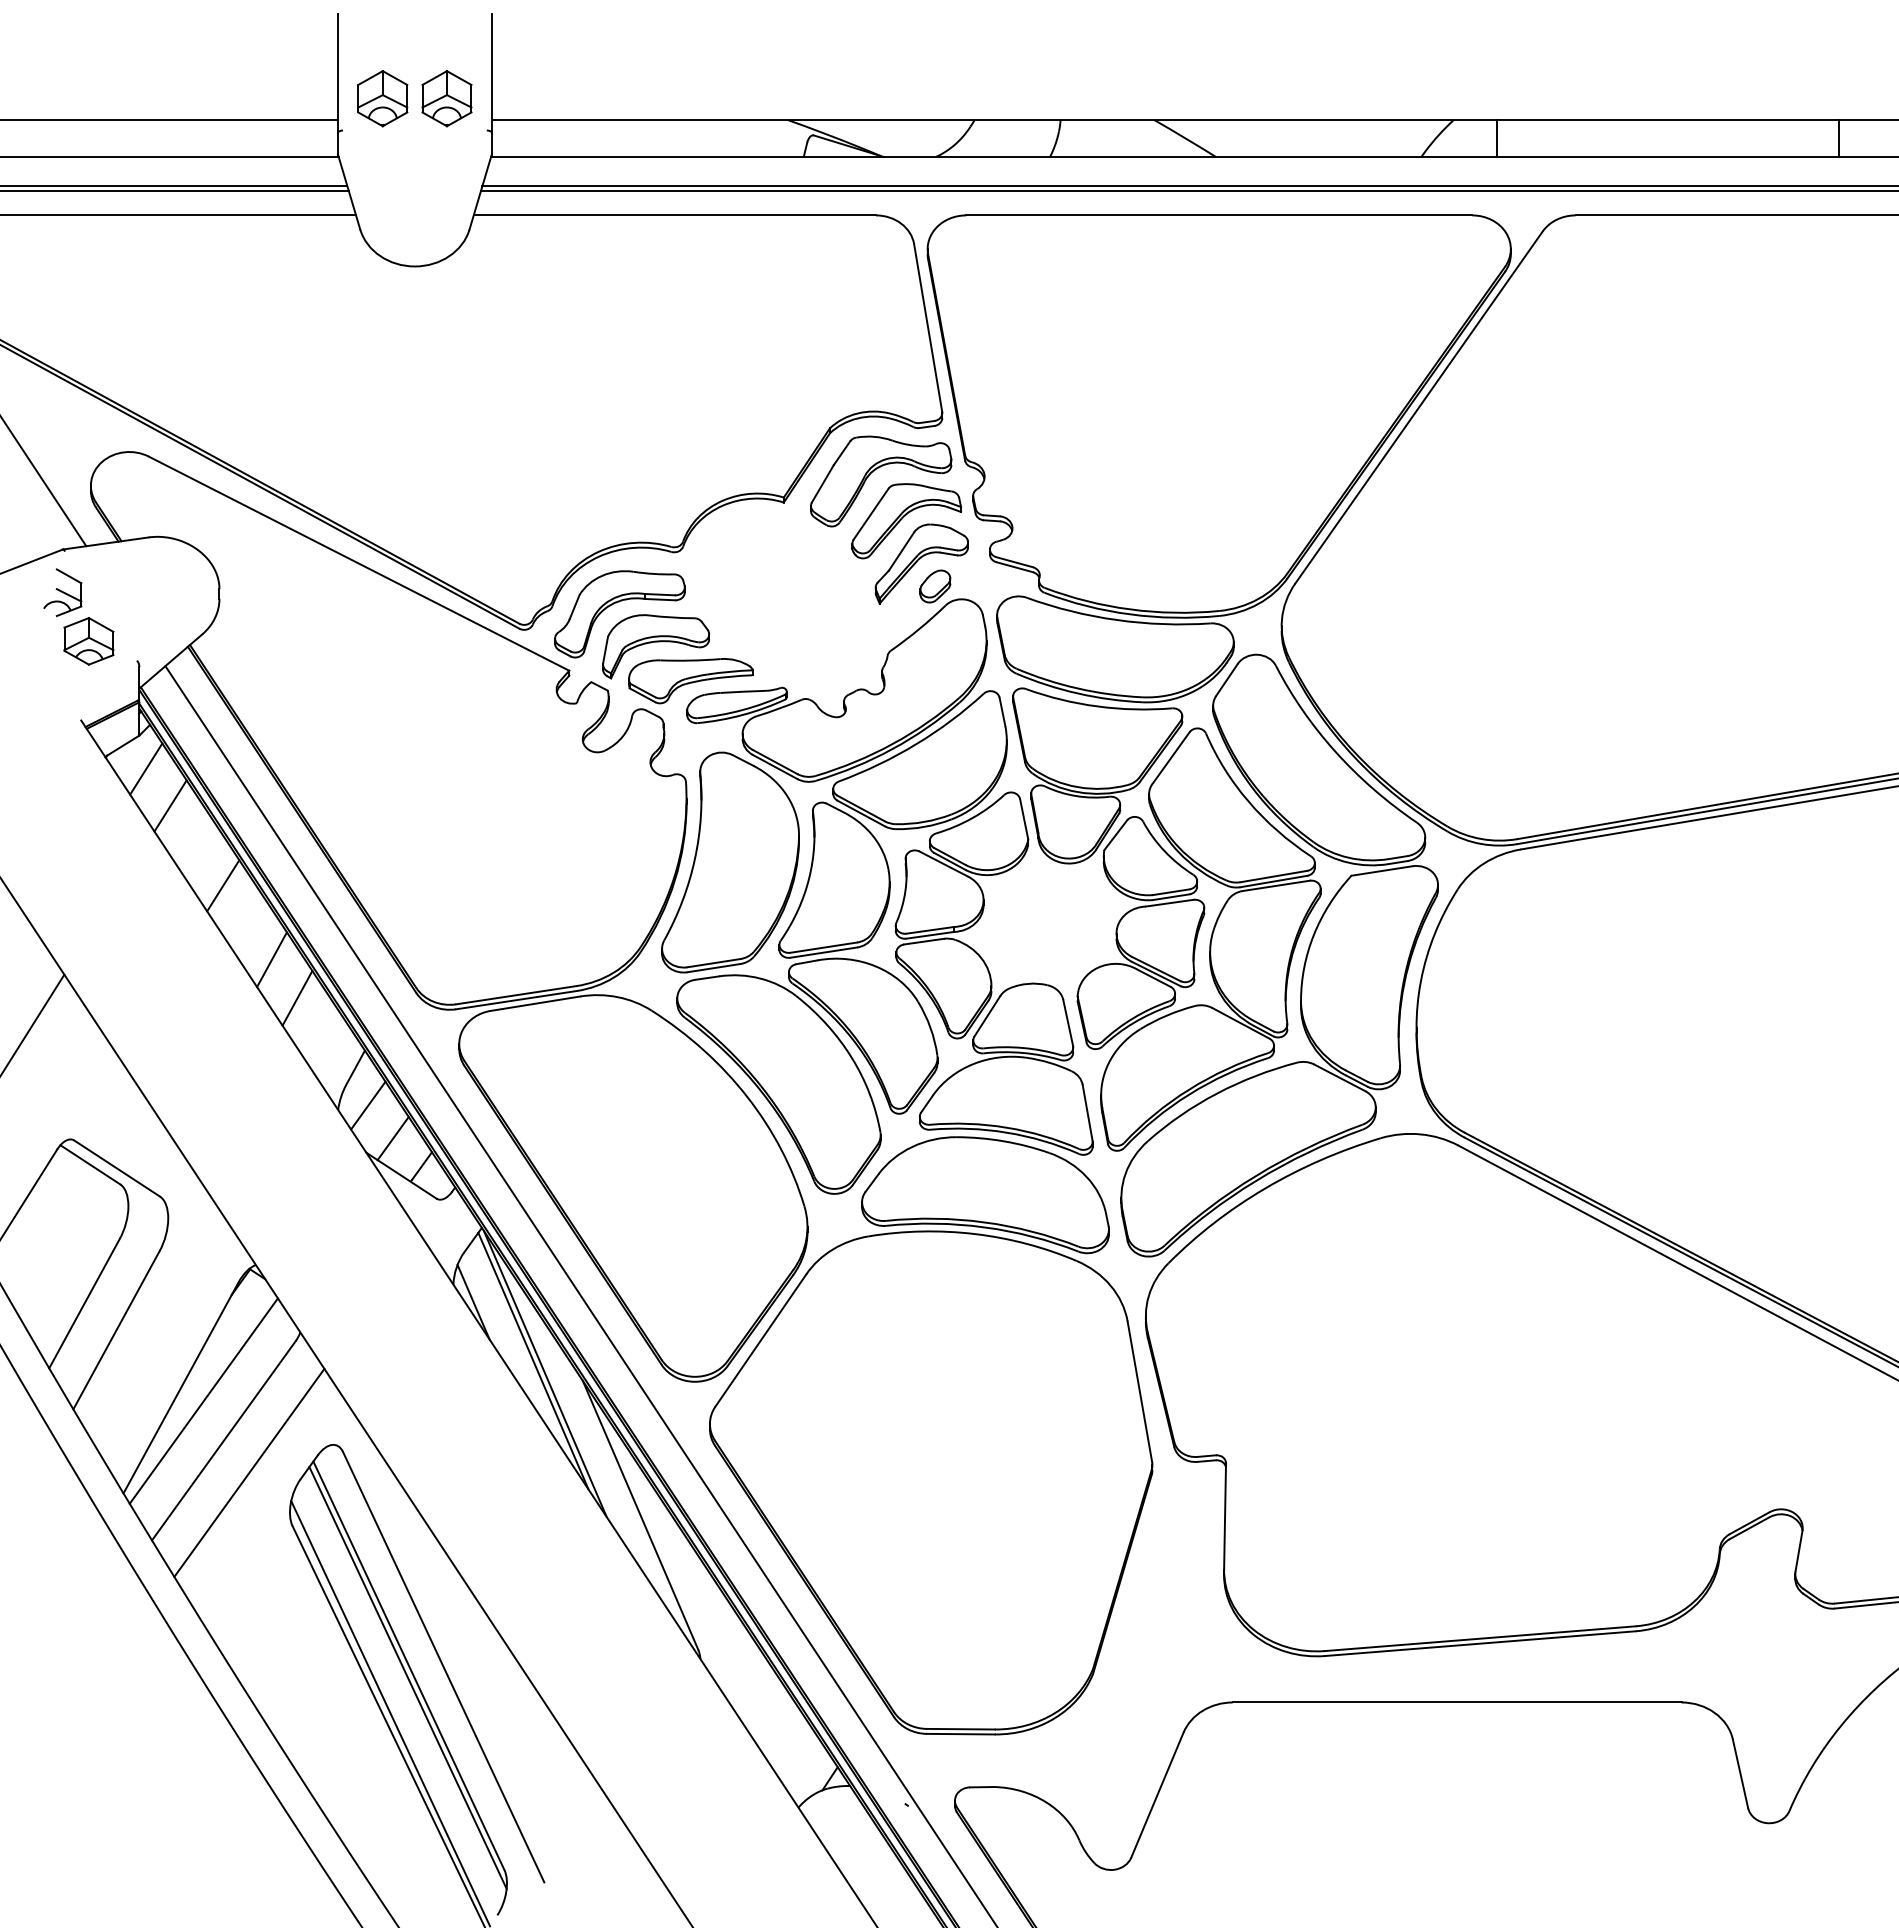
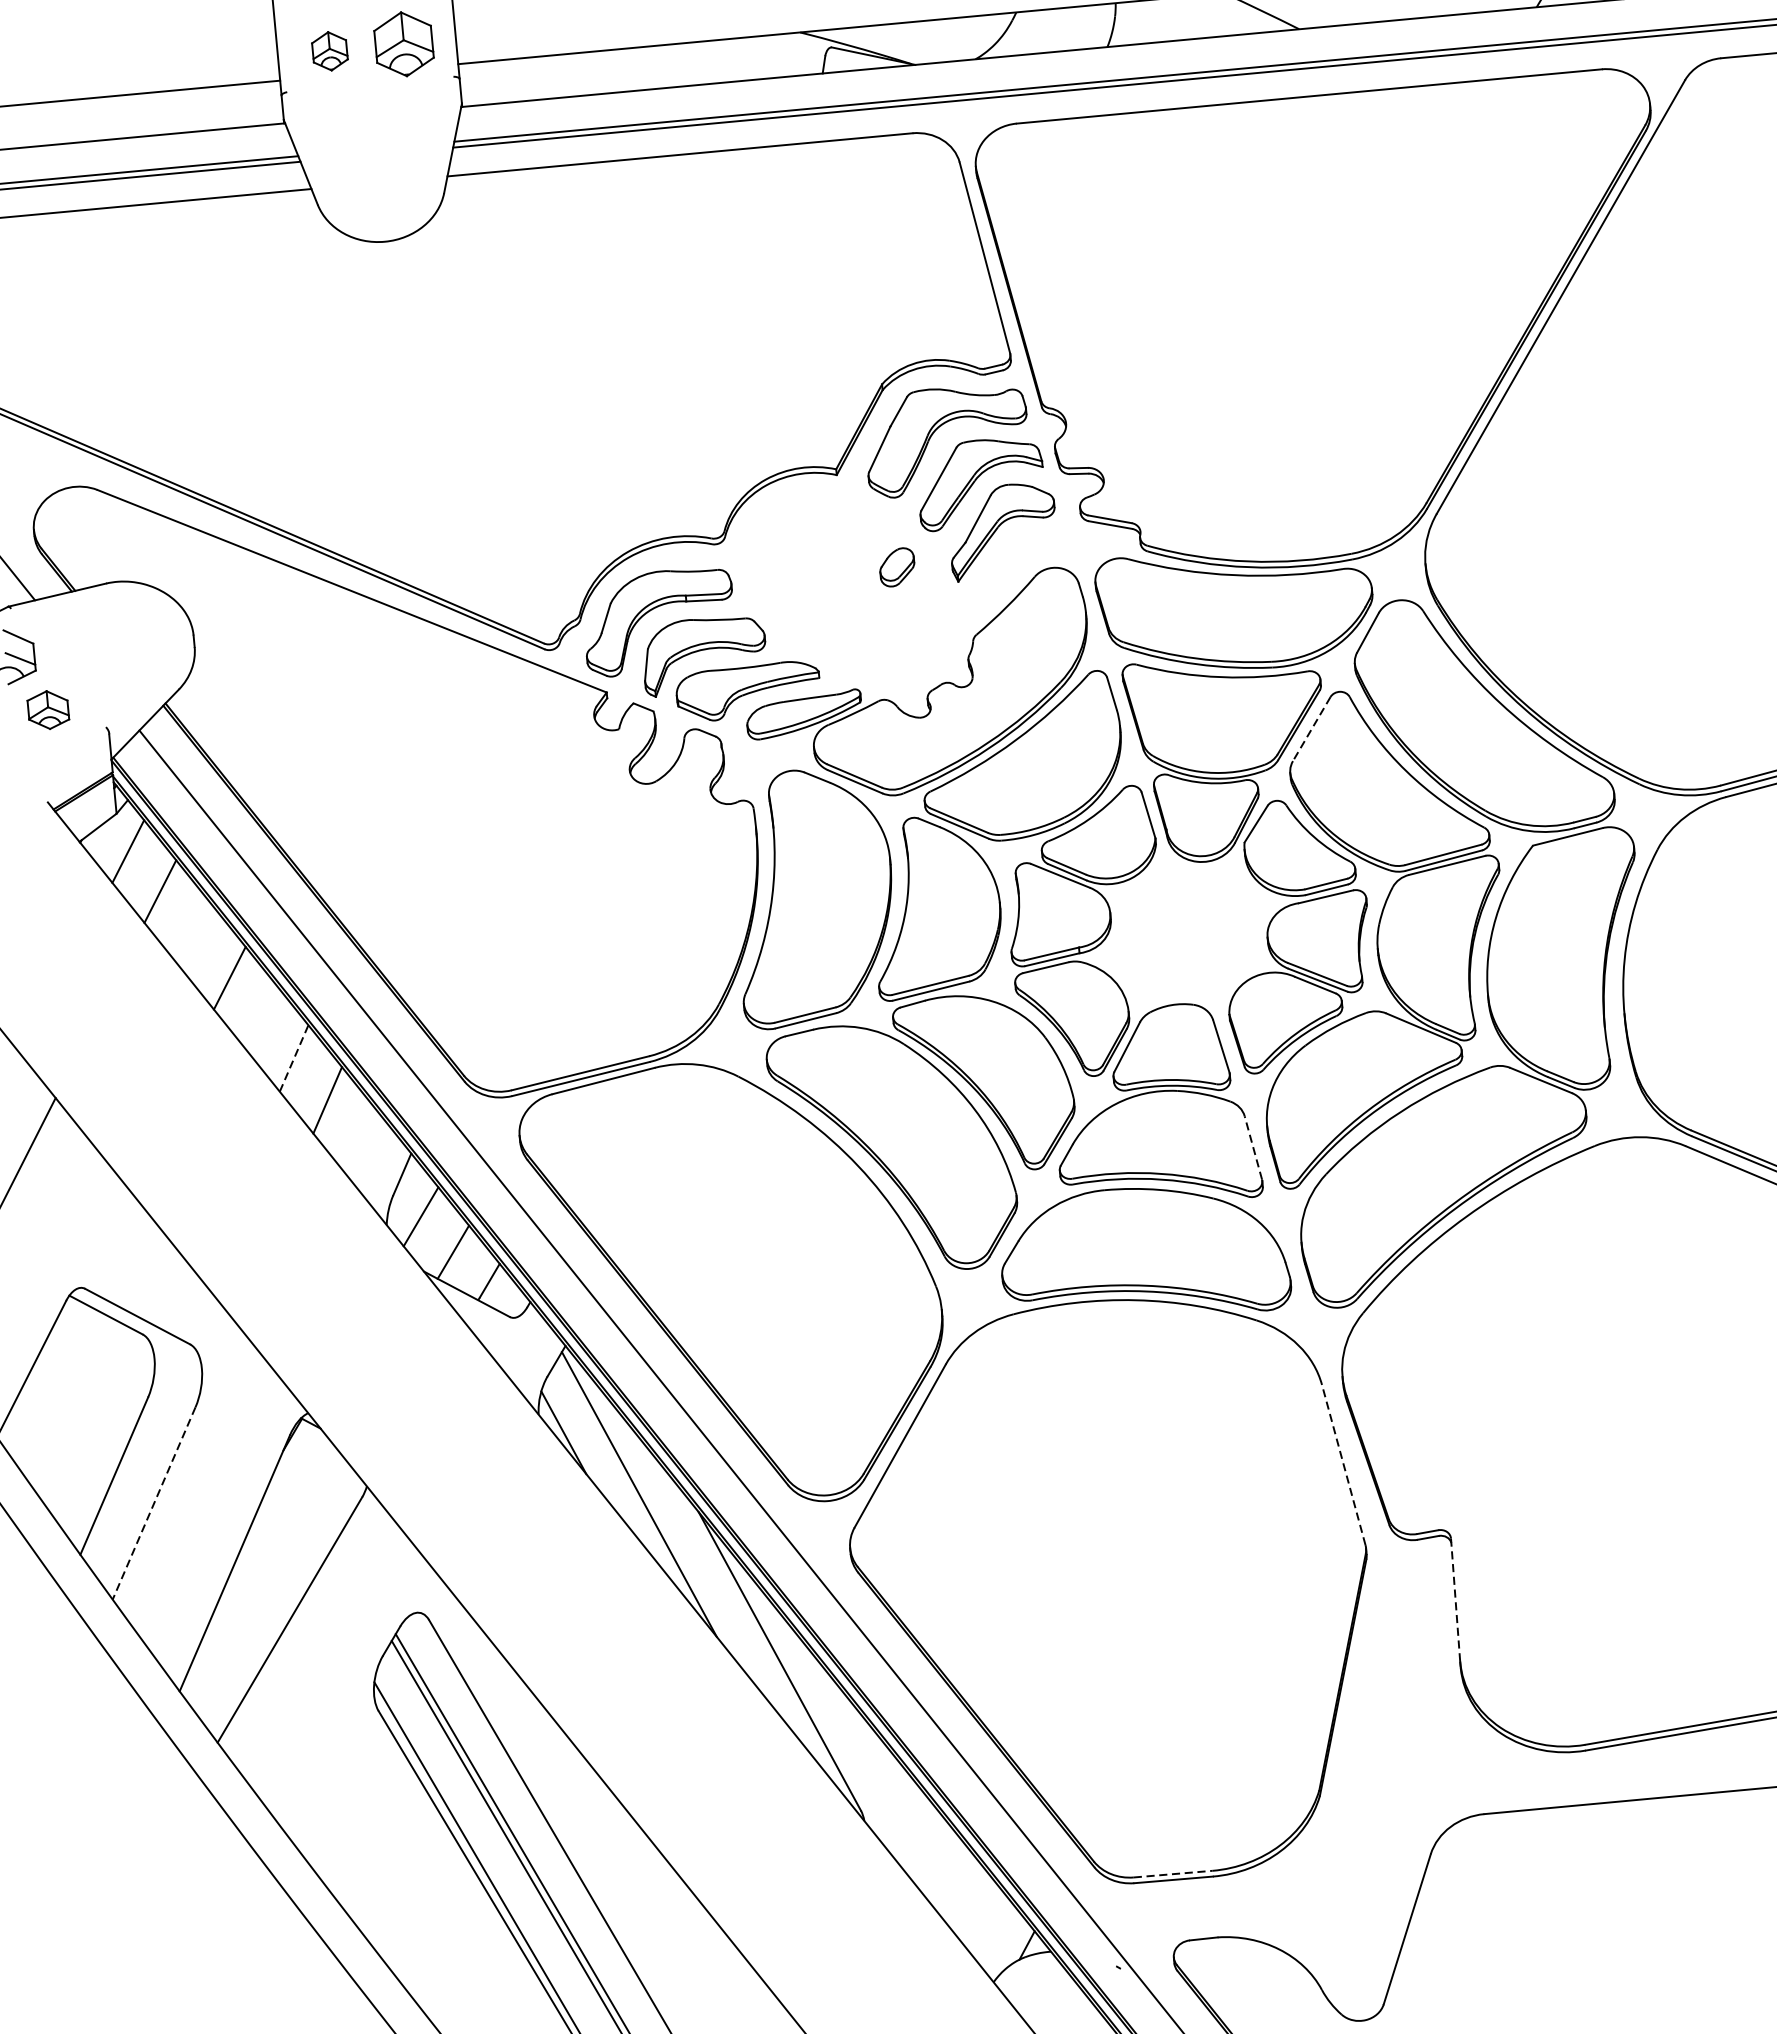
part: (382, 98) -> (329, 51), size x0.6
part: (935, 586) -> (897, 567), moved
part: (88, 641) -> (47, 710), size x0.7
line: (1171, 758) -> (1312, 729), solid -> dashed
line: (272, 959) -> (294, 1058), solid -> dashed
line: (1087, 1112) -> (1253, 1147), solid -> dashed
line: (116, 1330) -> (154, 1503), solid -> dashed
line: (544, 1373) -> (653, 1507), removed
line: (1139, 1391) -> (1343, 1464), solid -> dashed
line: (203, 1400) -> (262, 1575), removed
line: (249, 1472) -> (323, 1653), removed
line: (1225, 1516) -> (1456, 1599), solid -> dashed
line: (960, 1729) -> (1172, 1874), solid -> dashed

